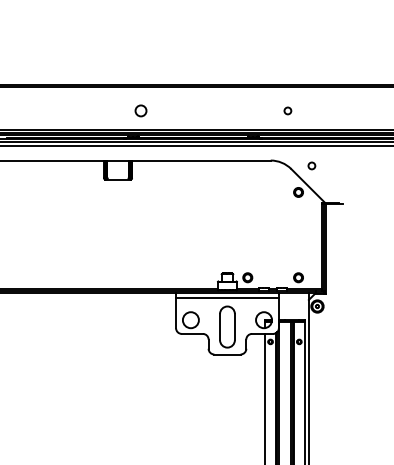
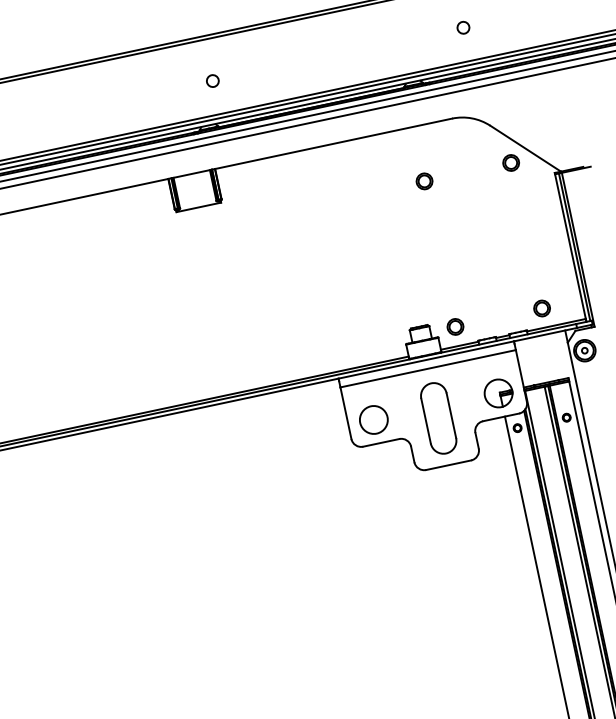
circle: (140, 110) -> (211, 80), size x0.62
circle: (311, 165) -> (523, 112), removed
part: (247, 192) -> (424, 181), added

